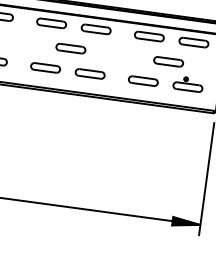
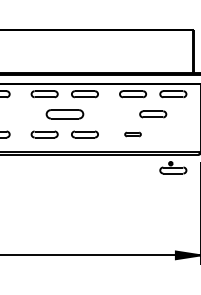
part: (70, 48) -> (64, 114), size x1.4
part: (142, 81) -> (132, 134), size x0.6
part: (188, 83) -> (173, 167), moved

